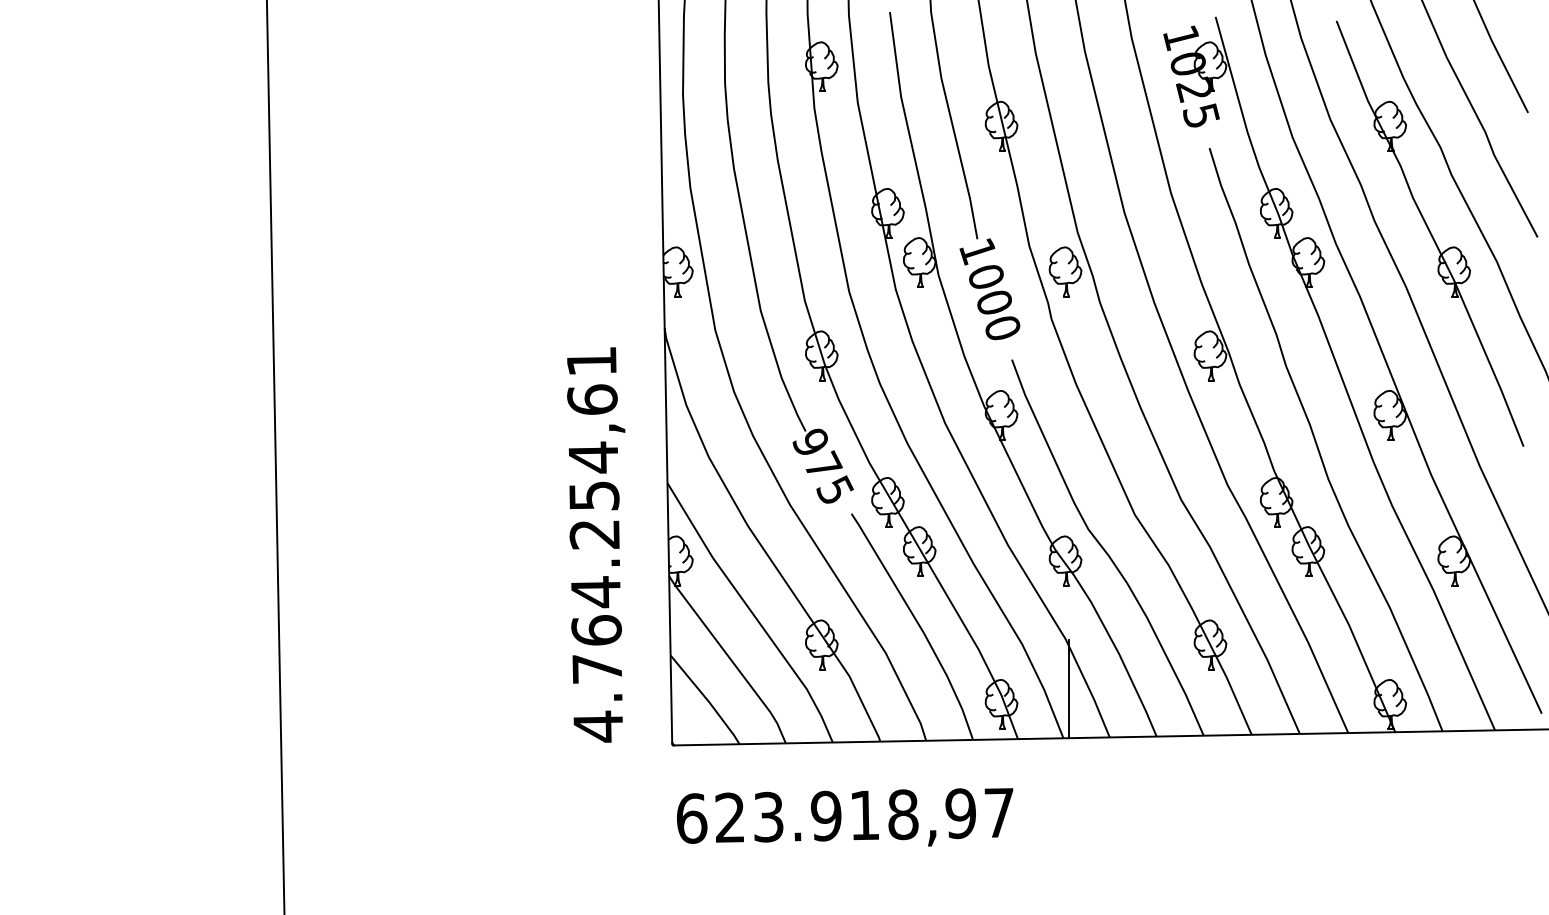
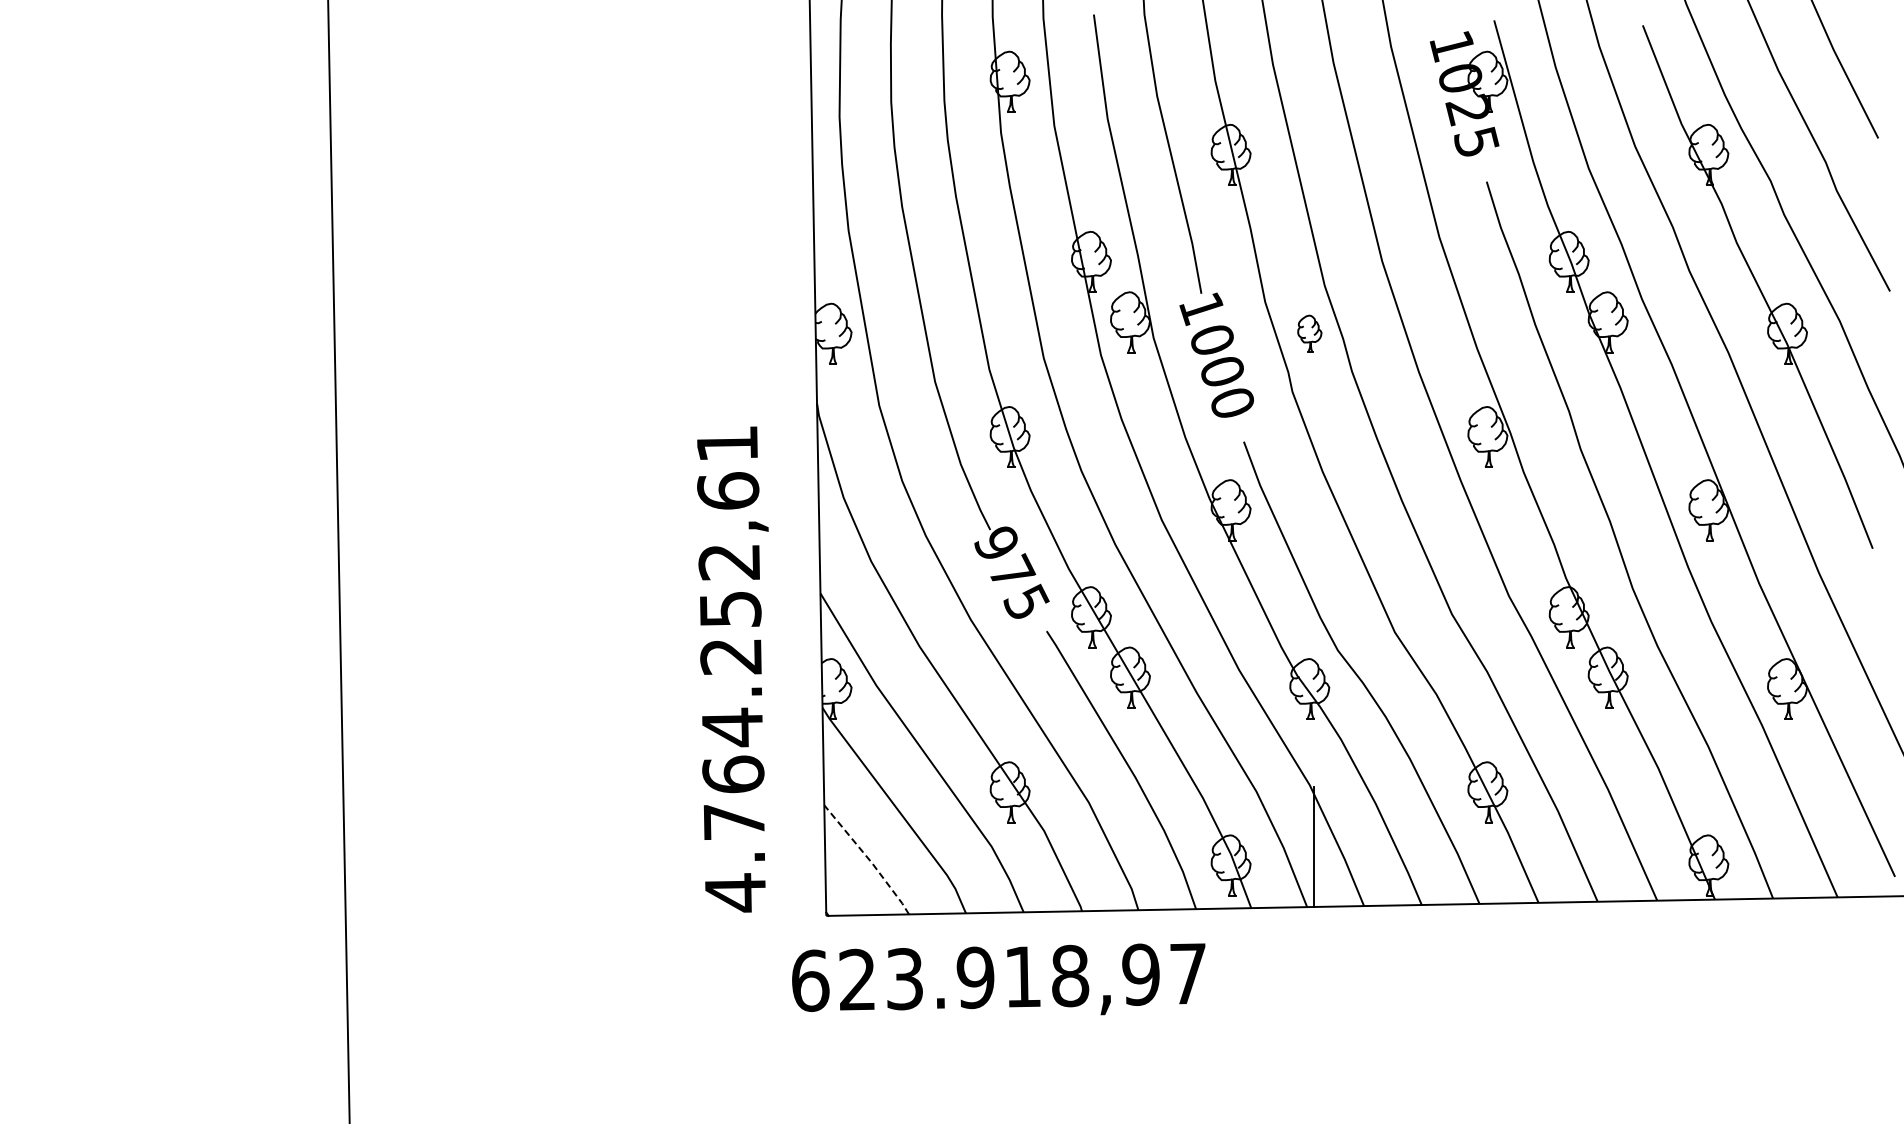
part: (1065, 271) -> (1309, 333), size x0.6
text: (592, 457) -> (728, 561), 4.764.254,61 -> 4.764.252,61
line: (706, 699) -> (868, 859), solid -> dashed
text: (844, 817) -> (998, 979), moved

